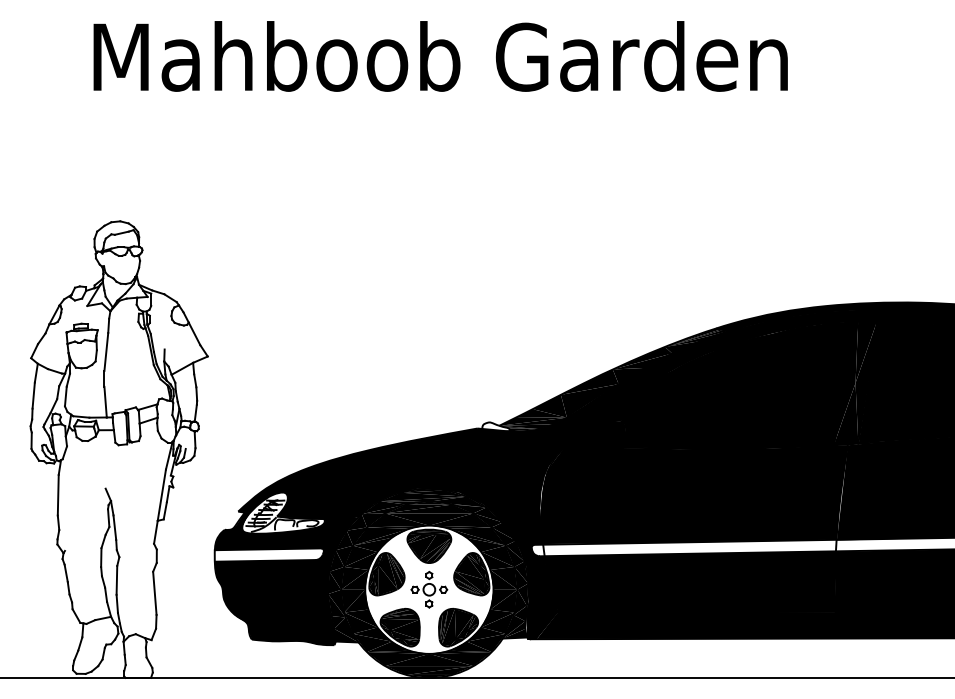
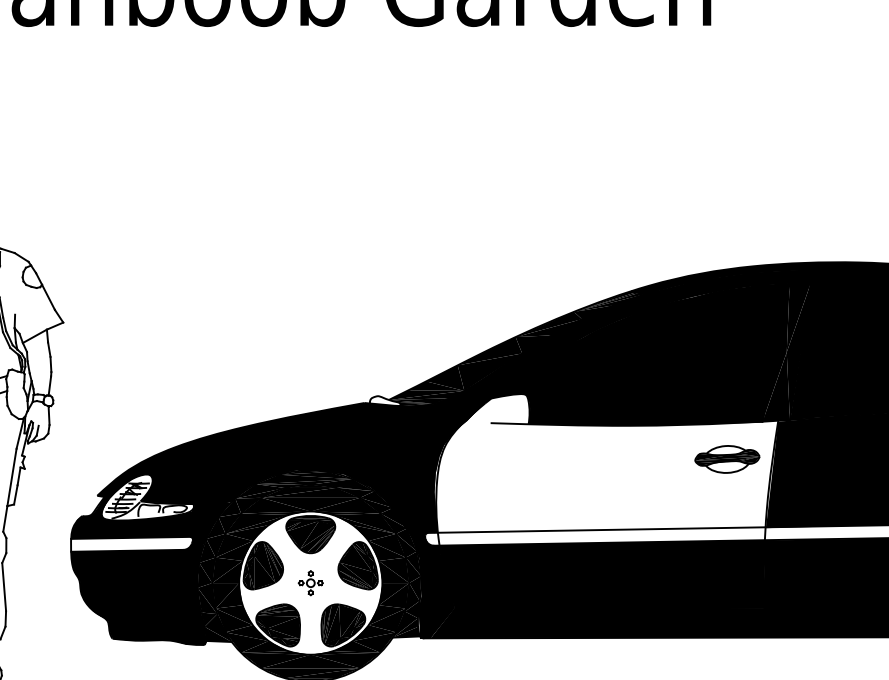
fill: (694, 486) -> (606, 467), removed
part: (429, 589) -> (310, 582), size x0.6

